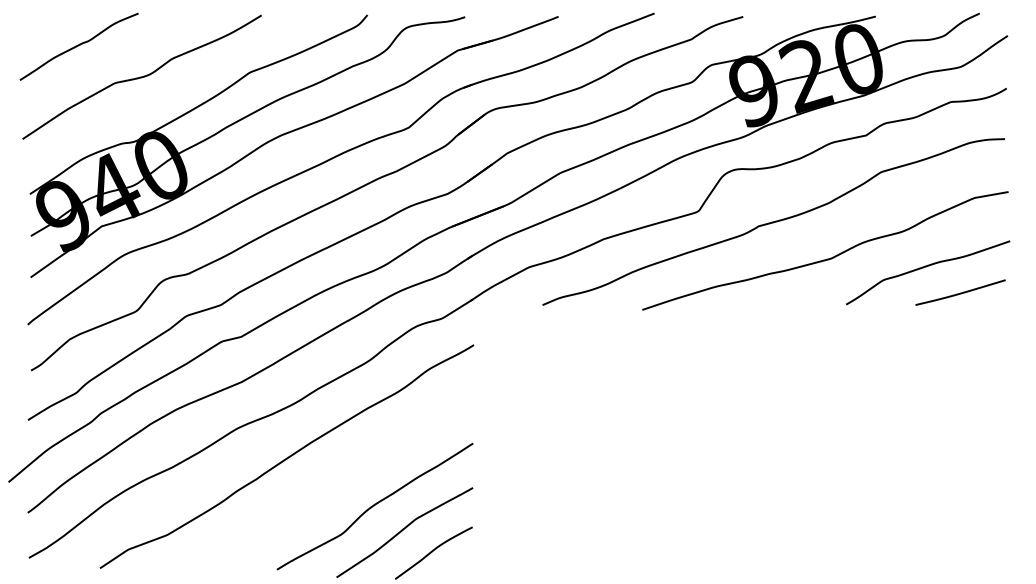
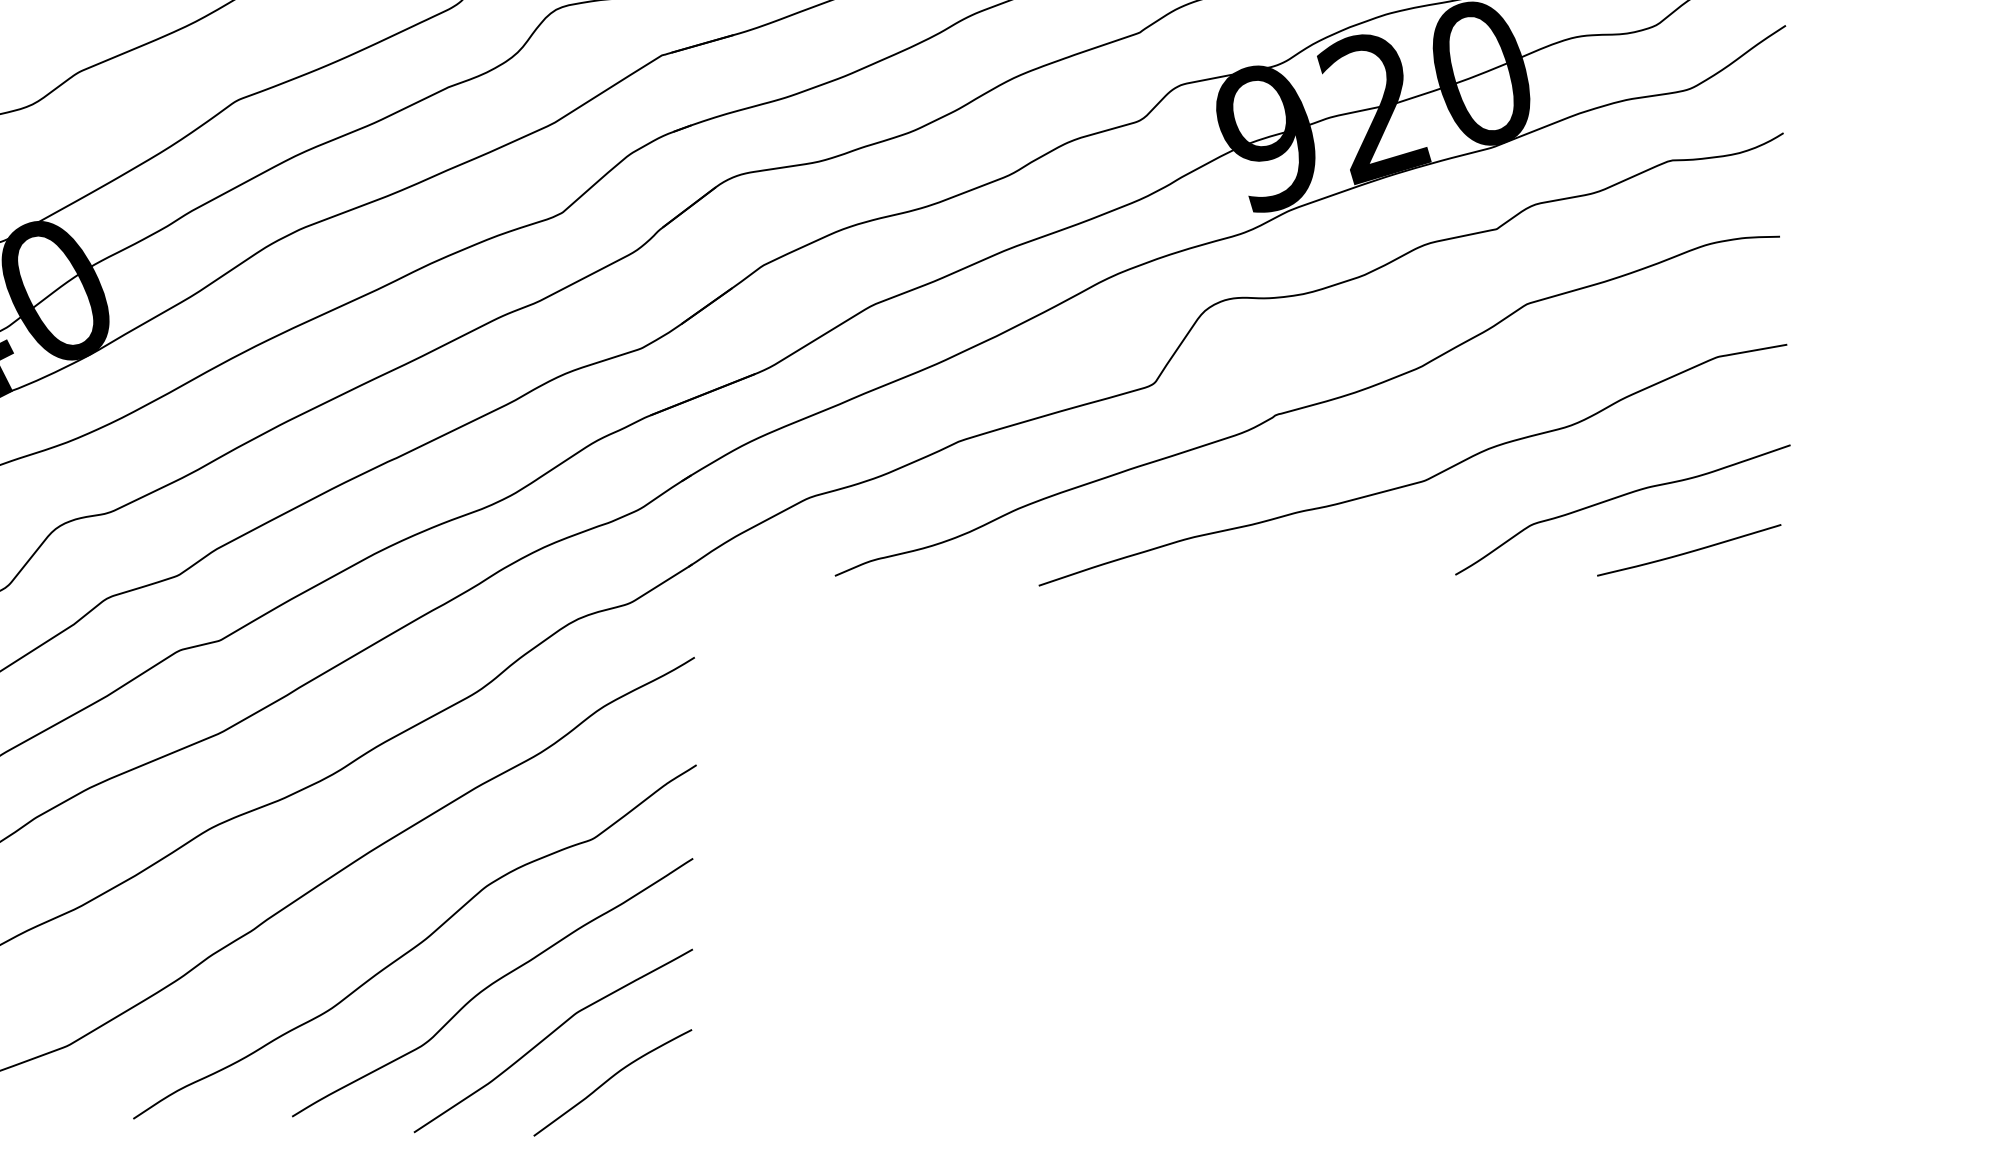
curve: (338, 484) -> (417, 942), added

